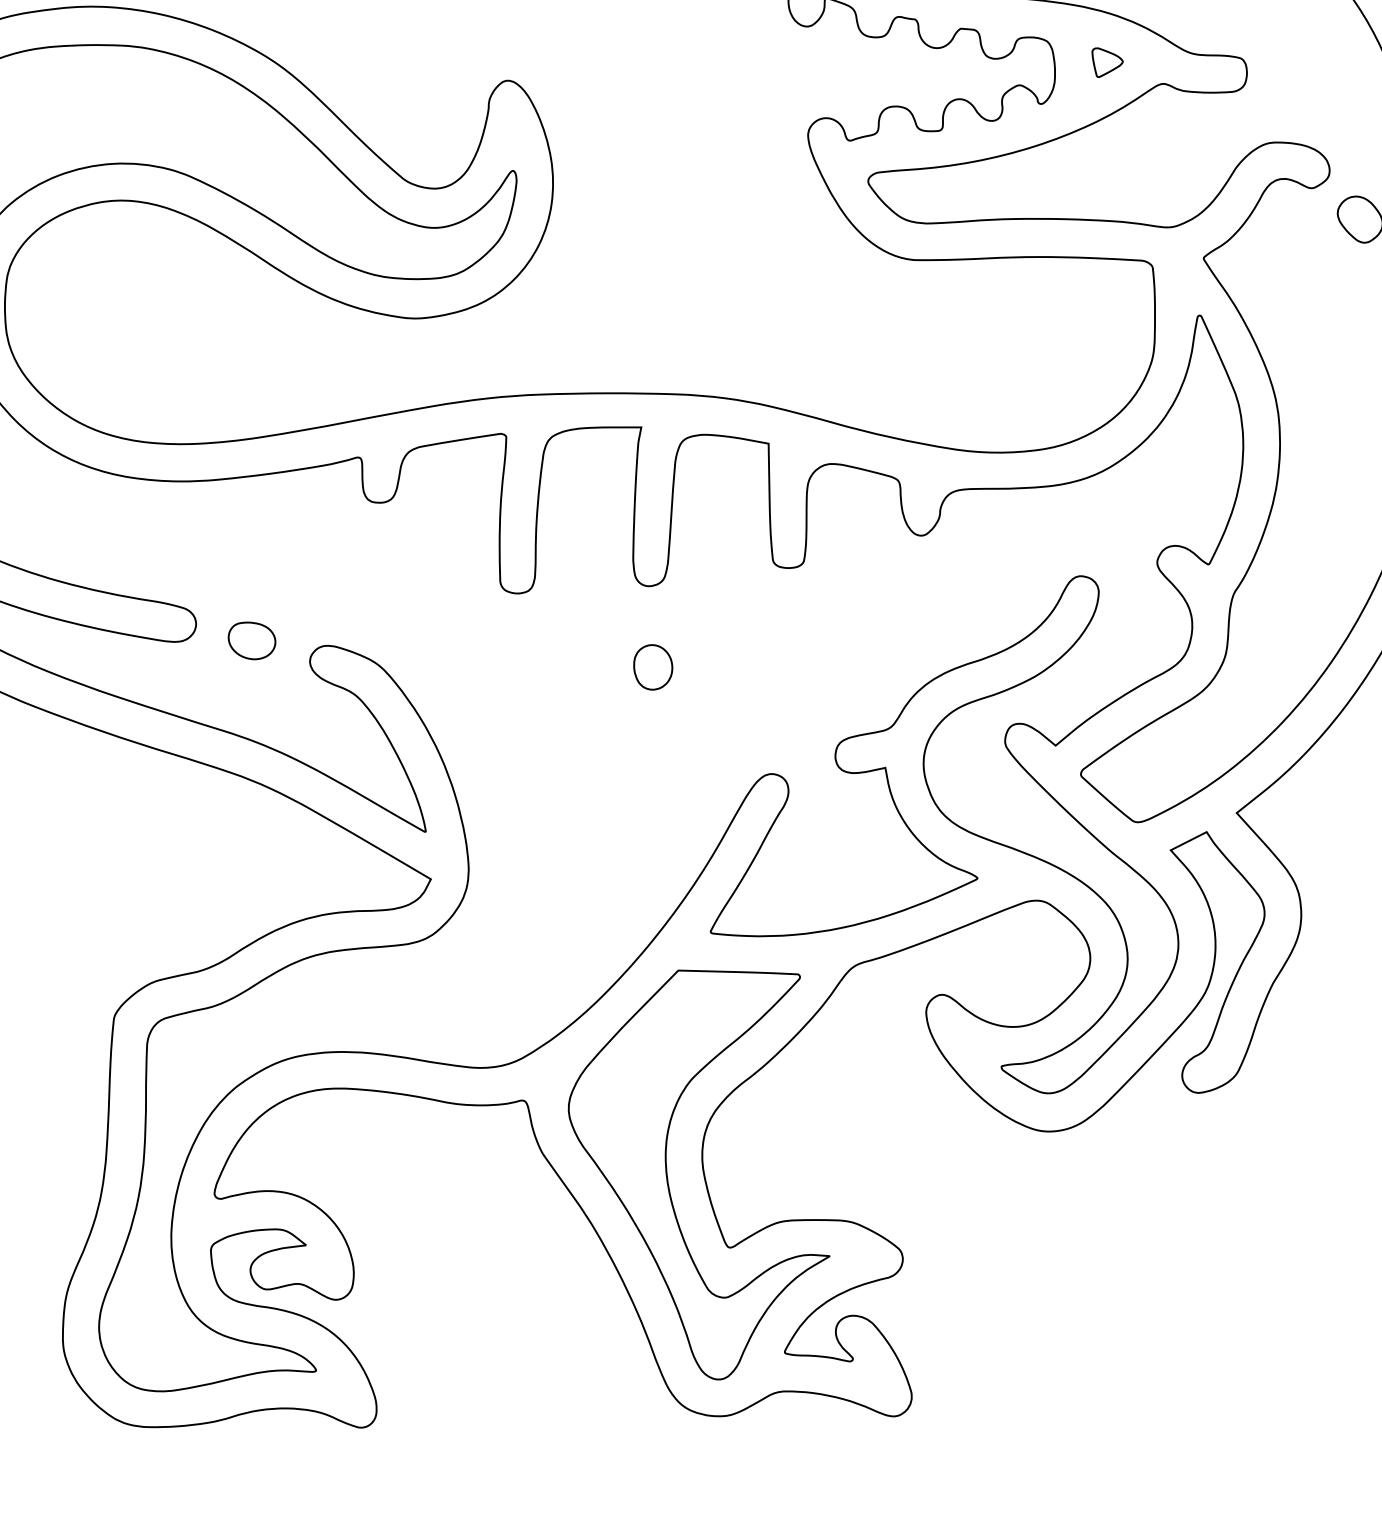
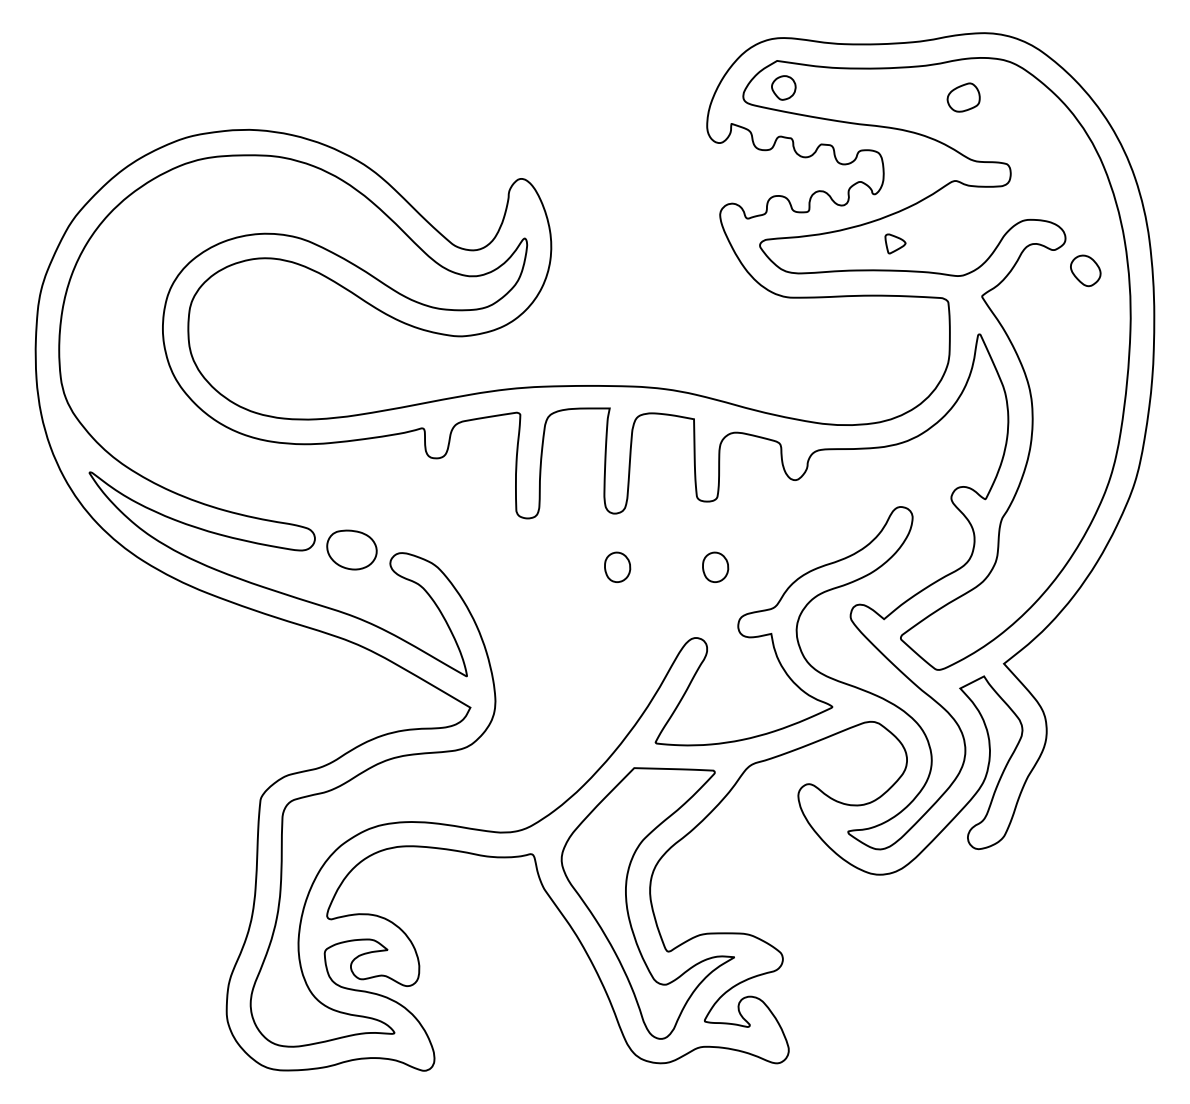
part: (1107, 61) -> (895, 243), moved
part: (251, 640) -> (351, 549), size x1.6
part: (801, 666) -> (715, 566), added

